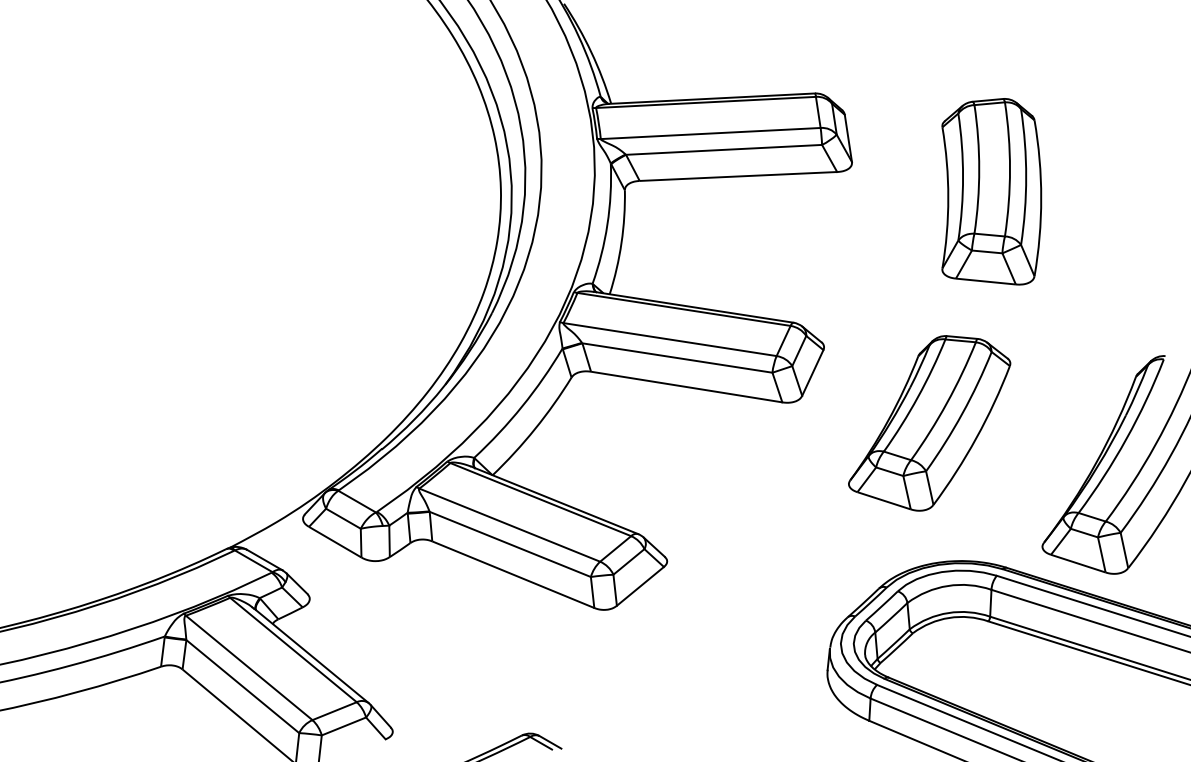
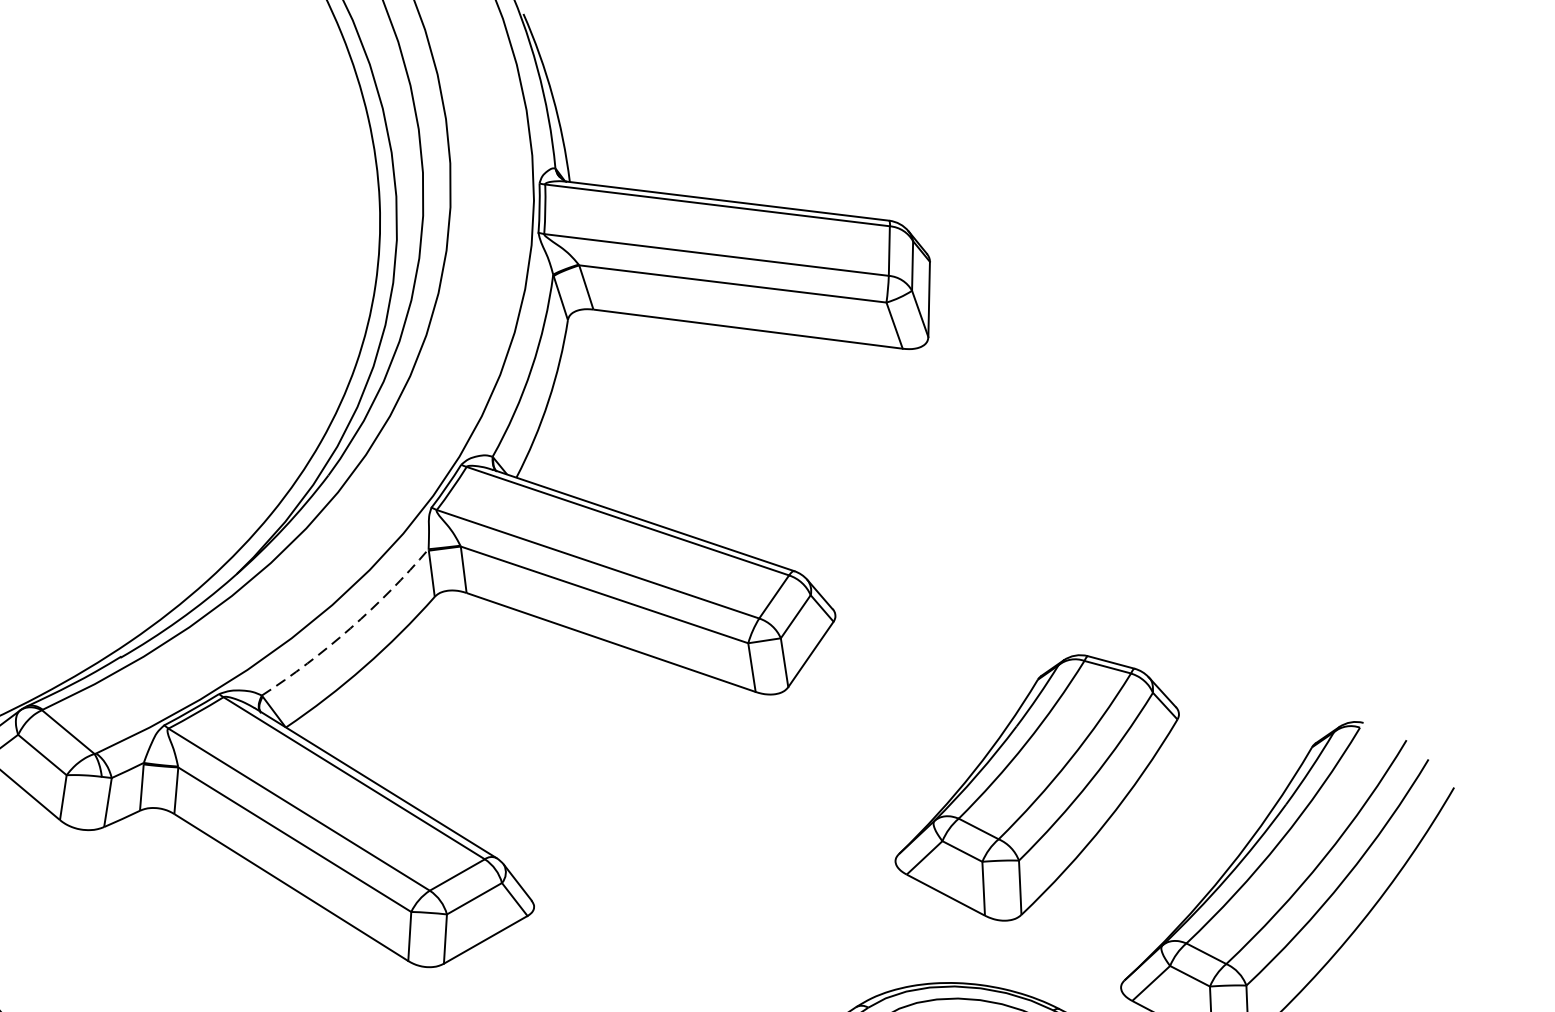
part: (991, 191) -> (1137, 420), removed
arc: (522, 406) -> (350, 628), solid -> dashed
part: (929, 423) -> (1037, 787), moved

